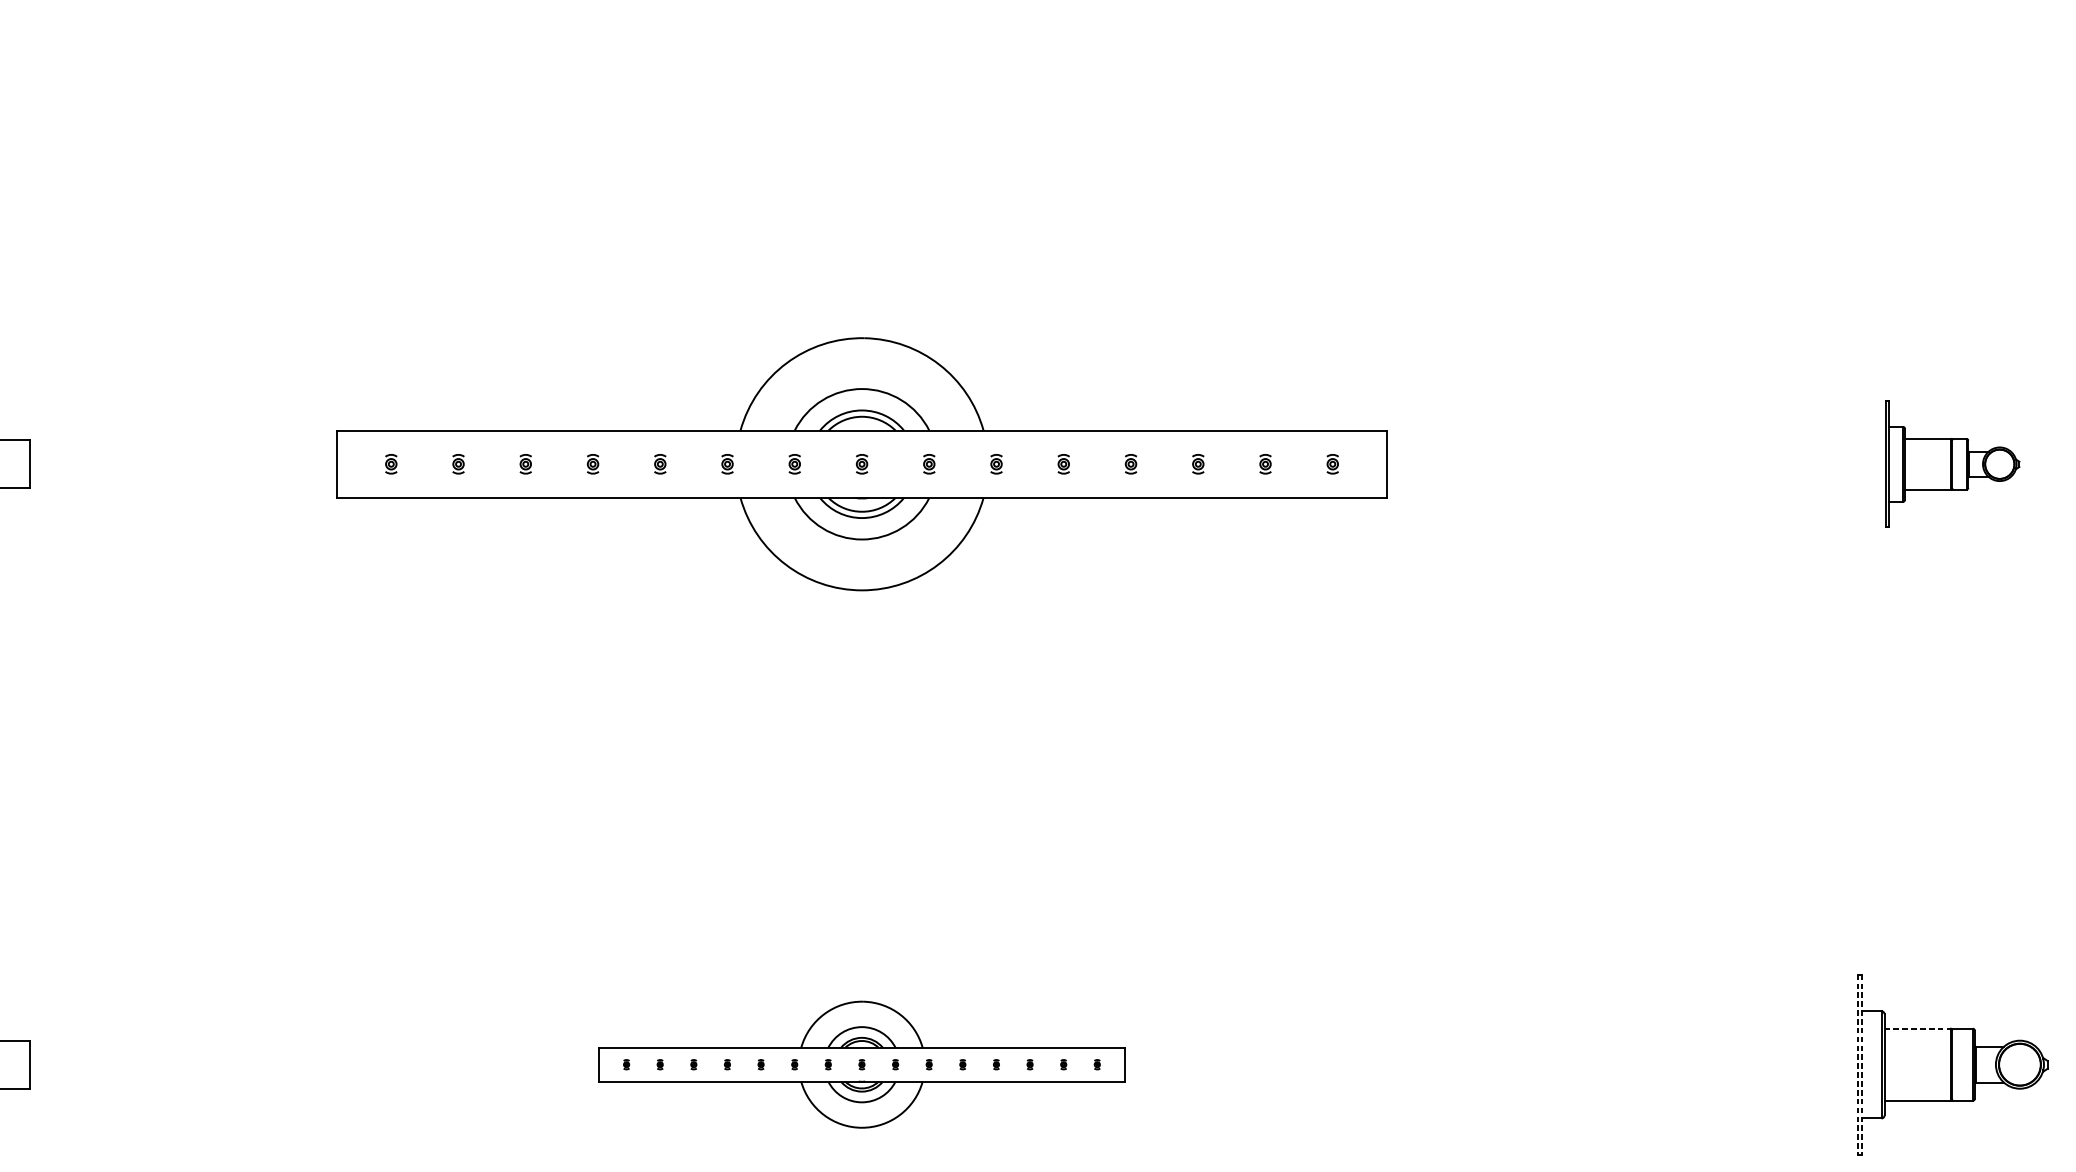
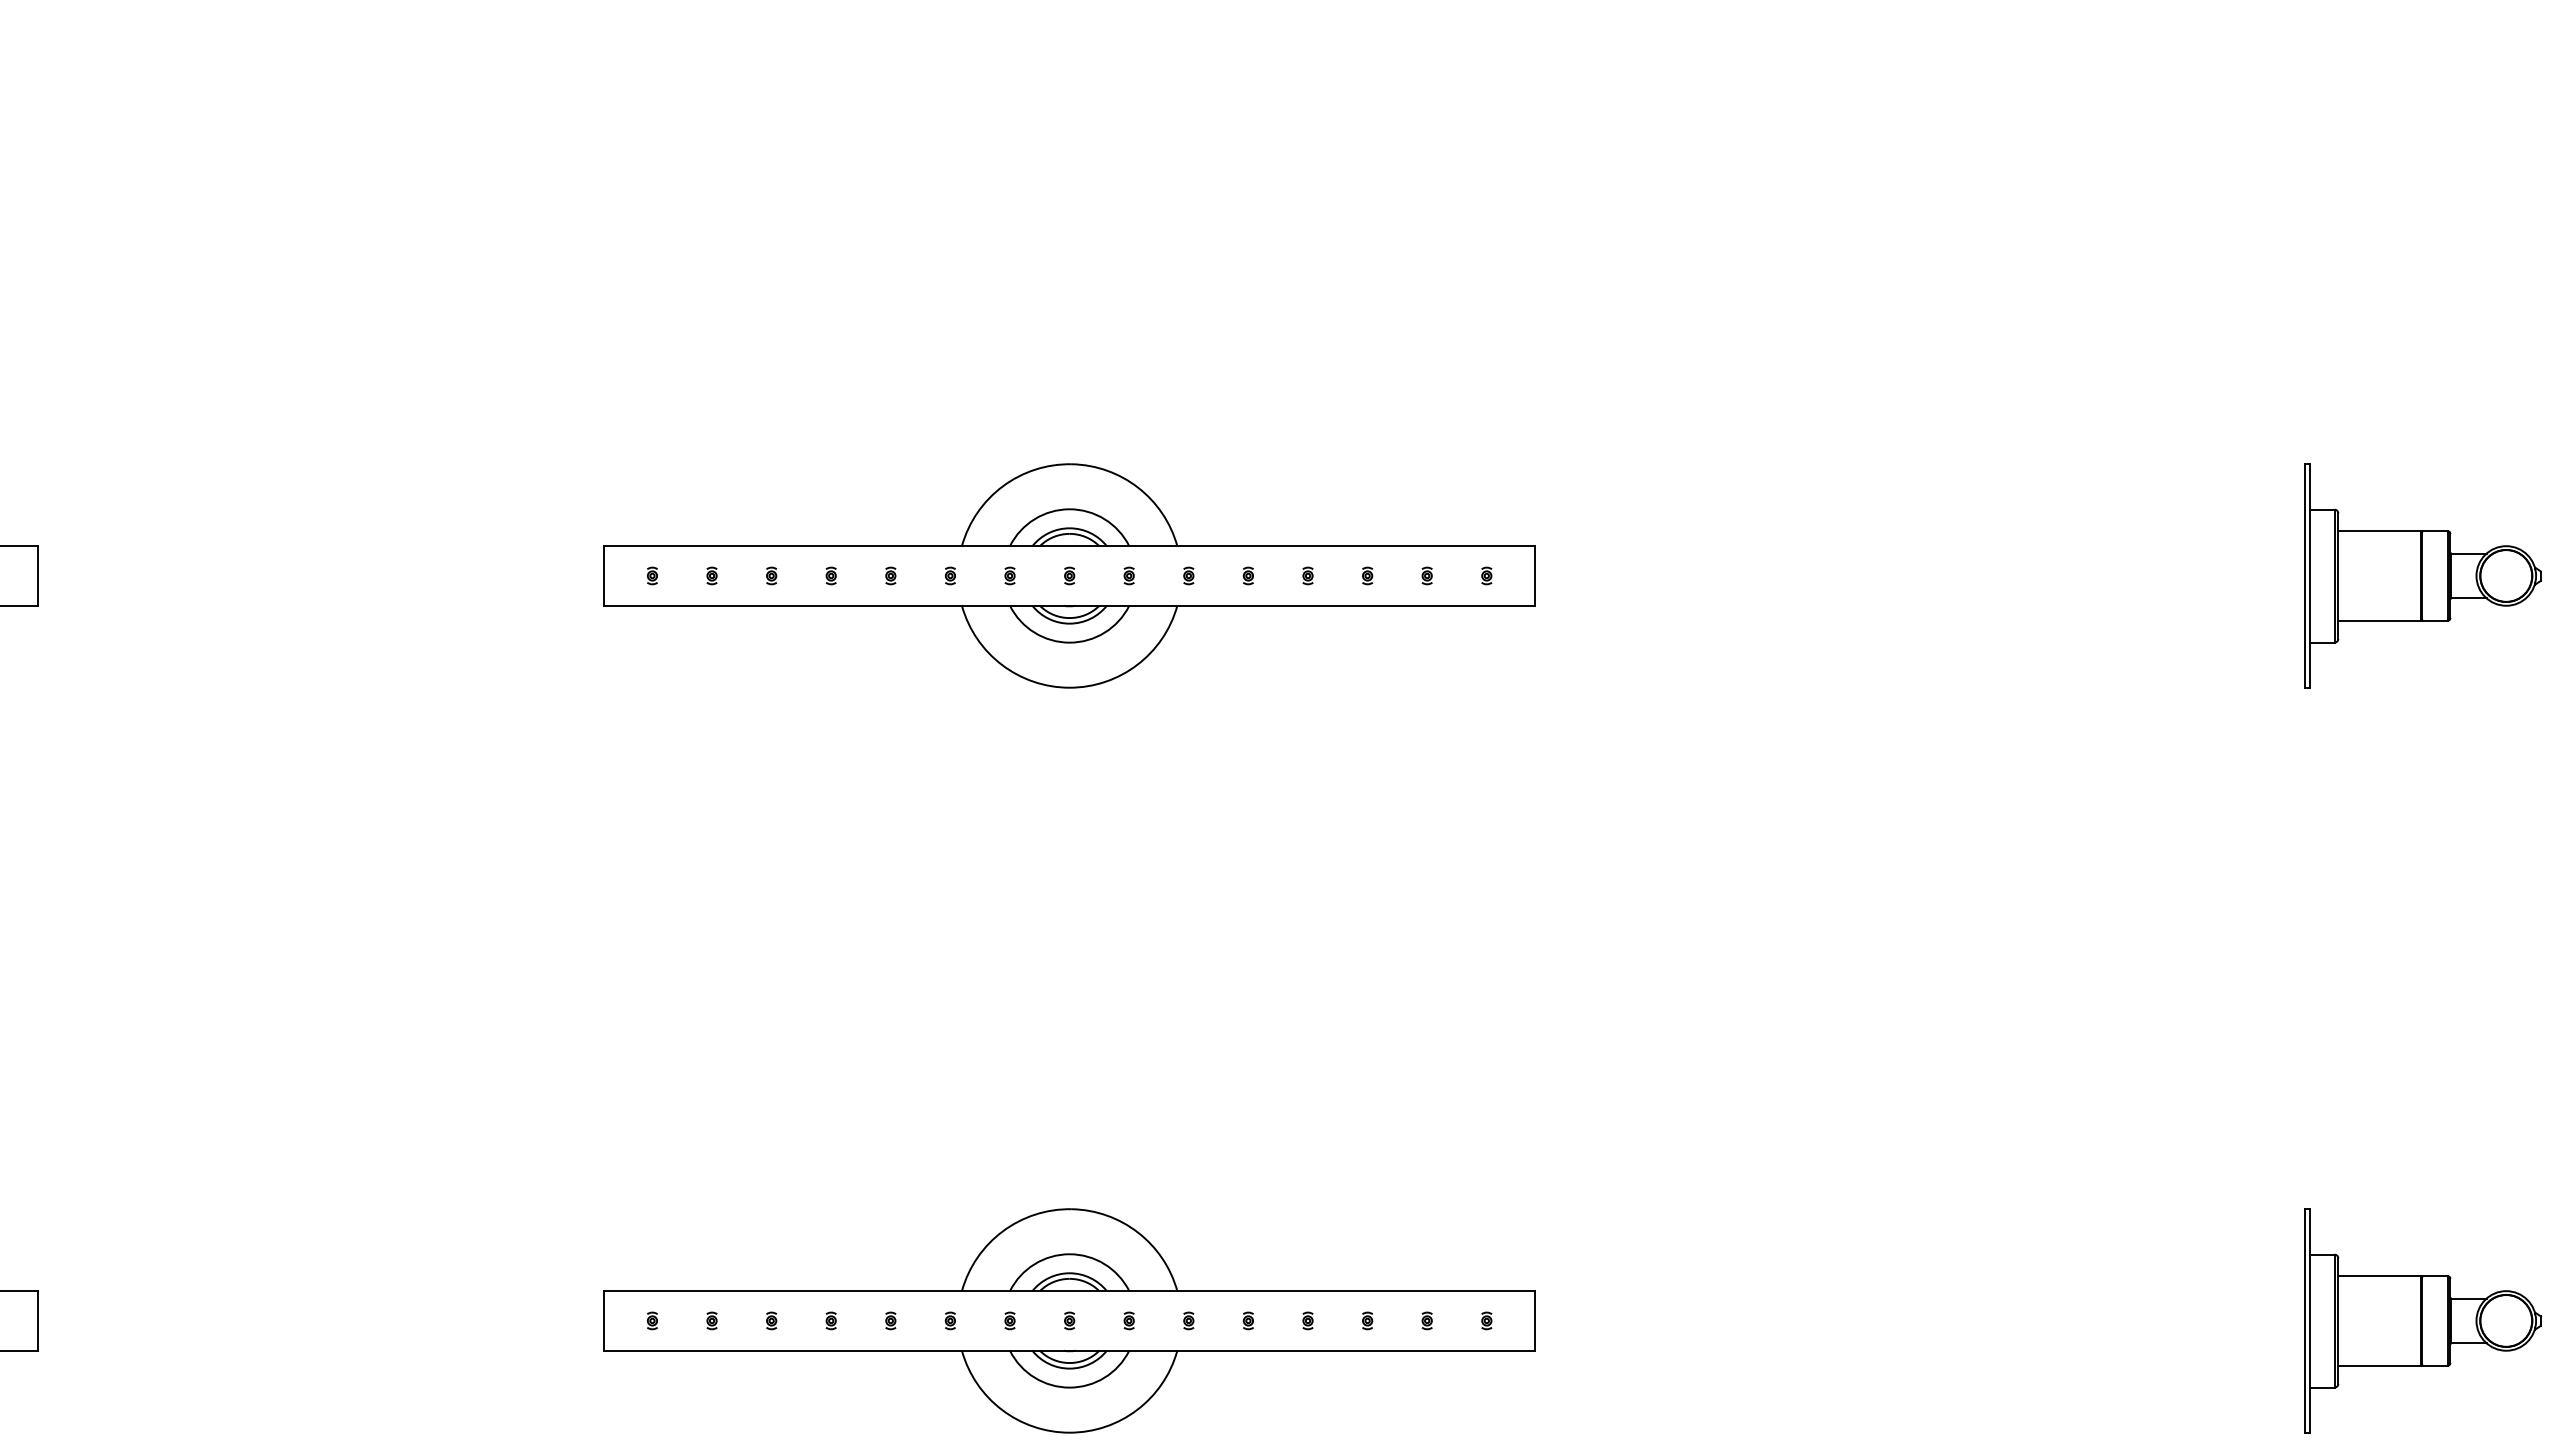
part: (861, 463) -> (1069, 575), size x0.71
part: (1952, 463) -> (2422, 575), size x1.43
line: (1917, 1028) -> (2379, 1276), dashed -> solid
part: (861, 1064) -> (1069, 1320), size x1.43
line: (1857, 1064) -> (2304, 1320), dashed -> solid
line: (1862, 1064) -> (2310, 1320), dashed -> solid

